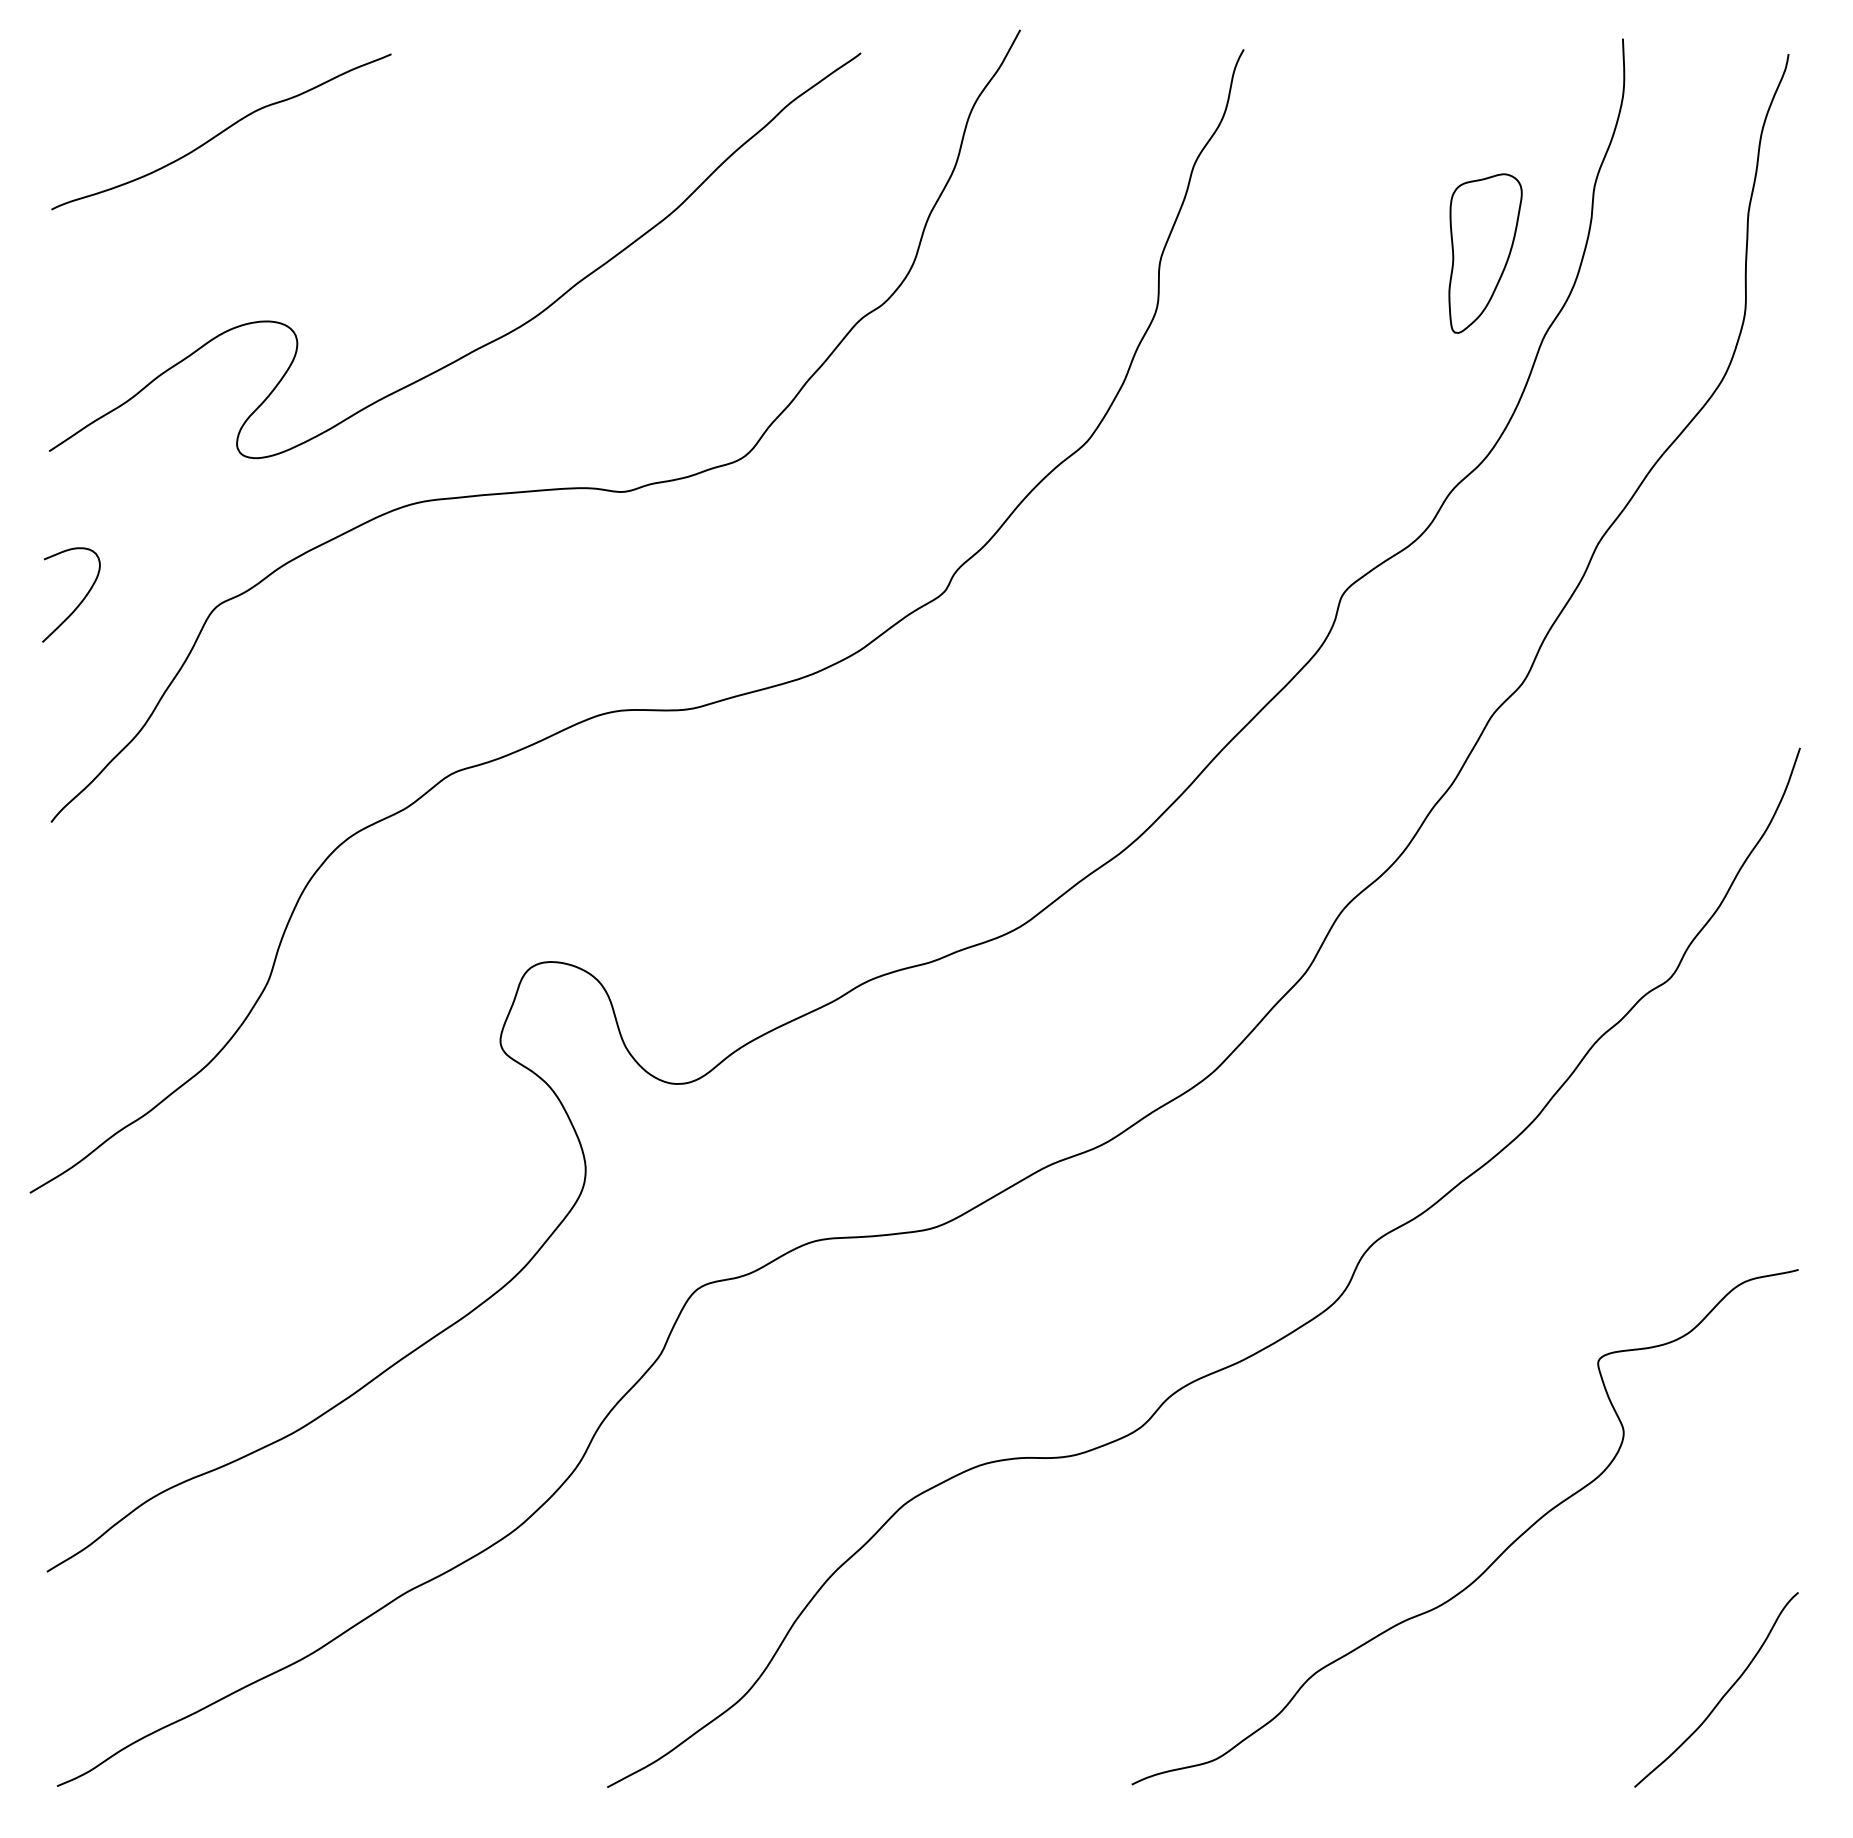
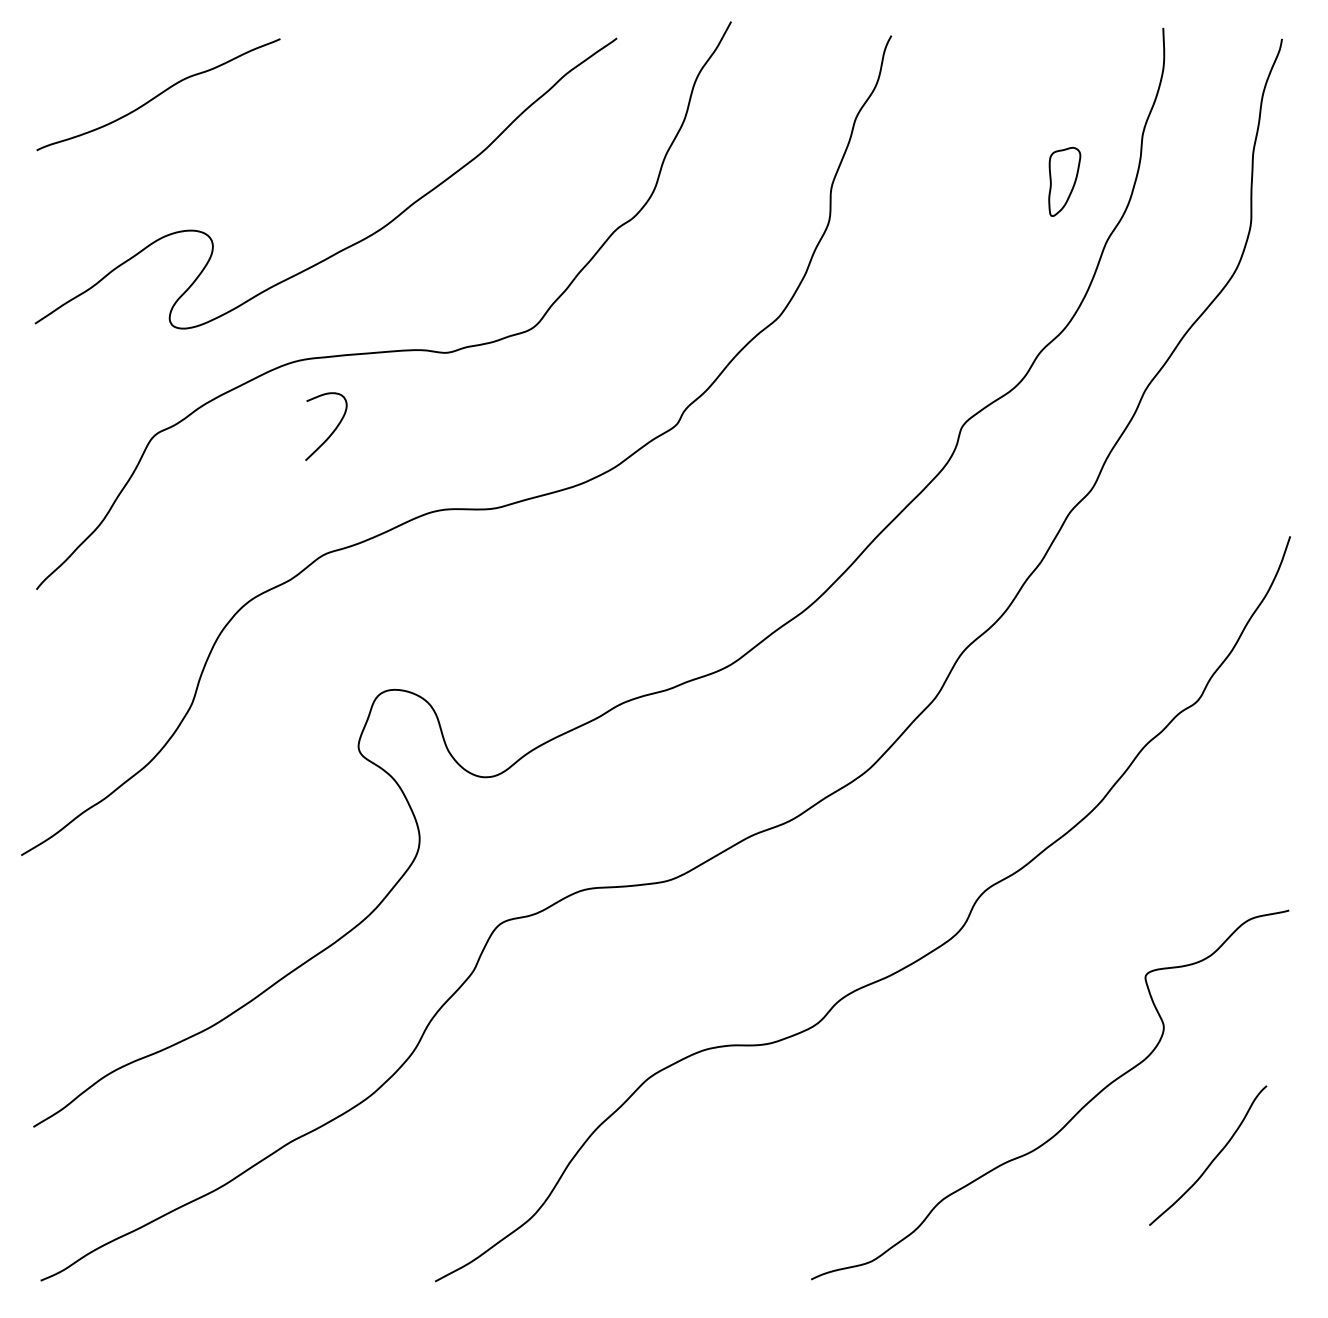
part: (1485, 253) -> (1064, 181), size x0.6
curve: (80, 601) -> (332, 431), moved
curve: (1724, 1693) -> (1213, 1158), moved

